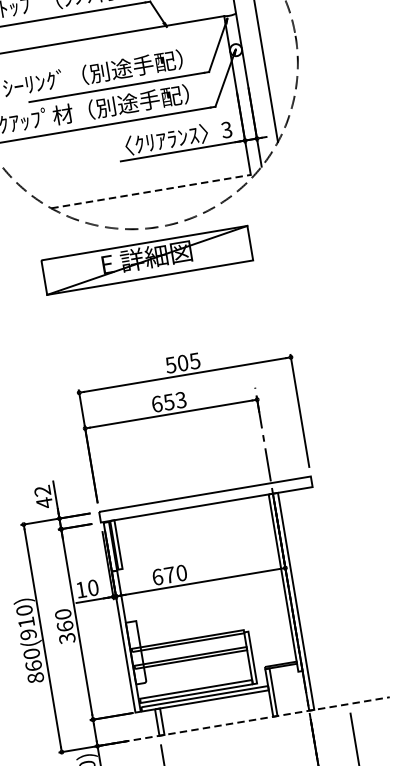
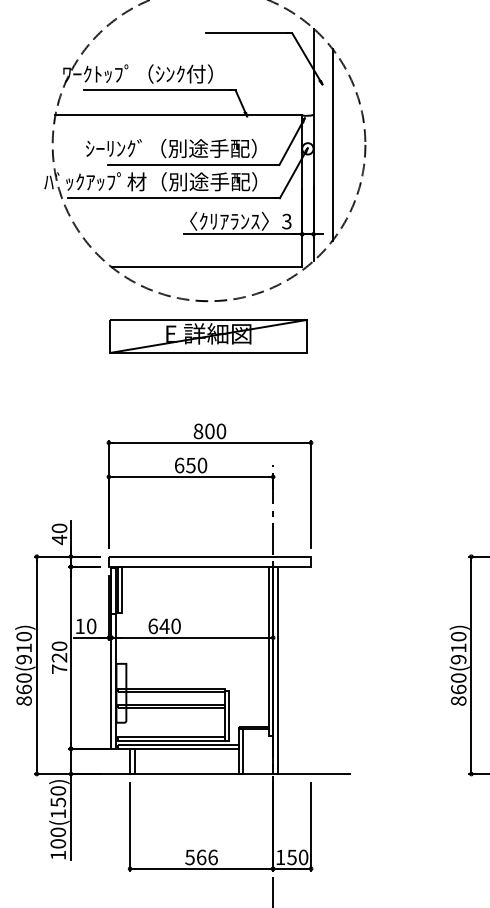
line: (151, 191) -> (207, 267), dashed -> solid
part: (147, 260) -> (208, 336), moved
text: (182, 363) -> (209, 431), 505 -> 800
text: (181, 400) -> (202, 465), 653 -> 650
text: (42, 491) -> (59, 528), 42 -> 40
text: (169, 574) -> (164, 625), 670 -> 640
text: (66, 632) -> (59, 663), 360 -> 720
line: (244, 721) -> (211, 774), dashed -> solid

